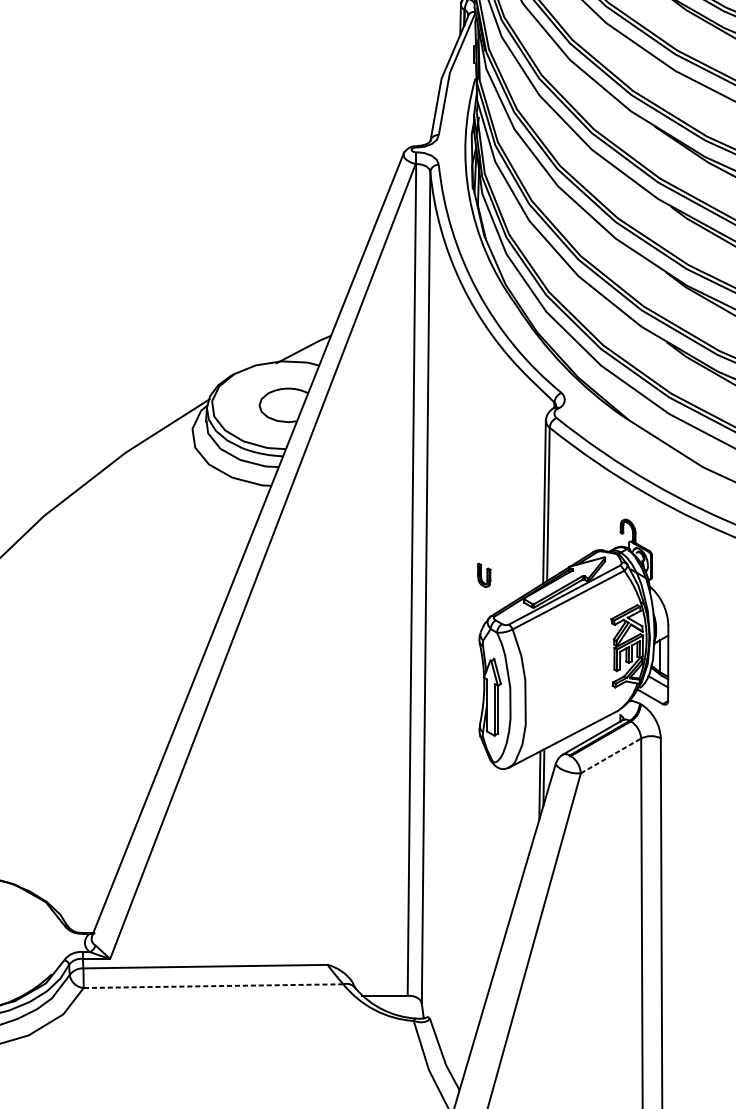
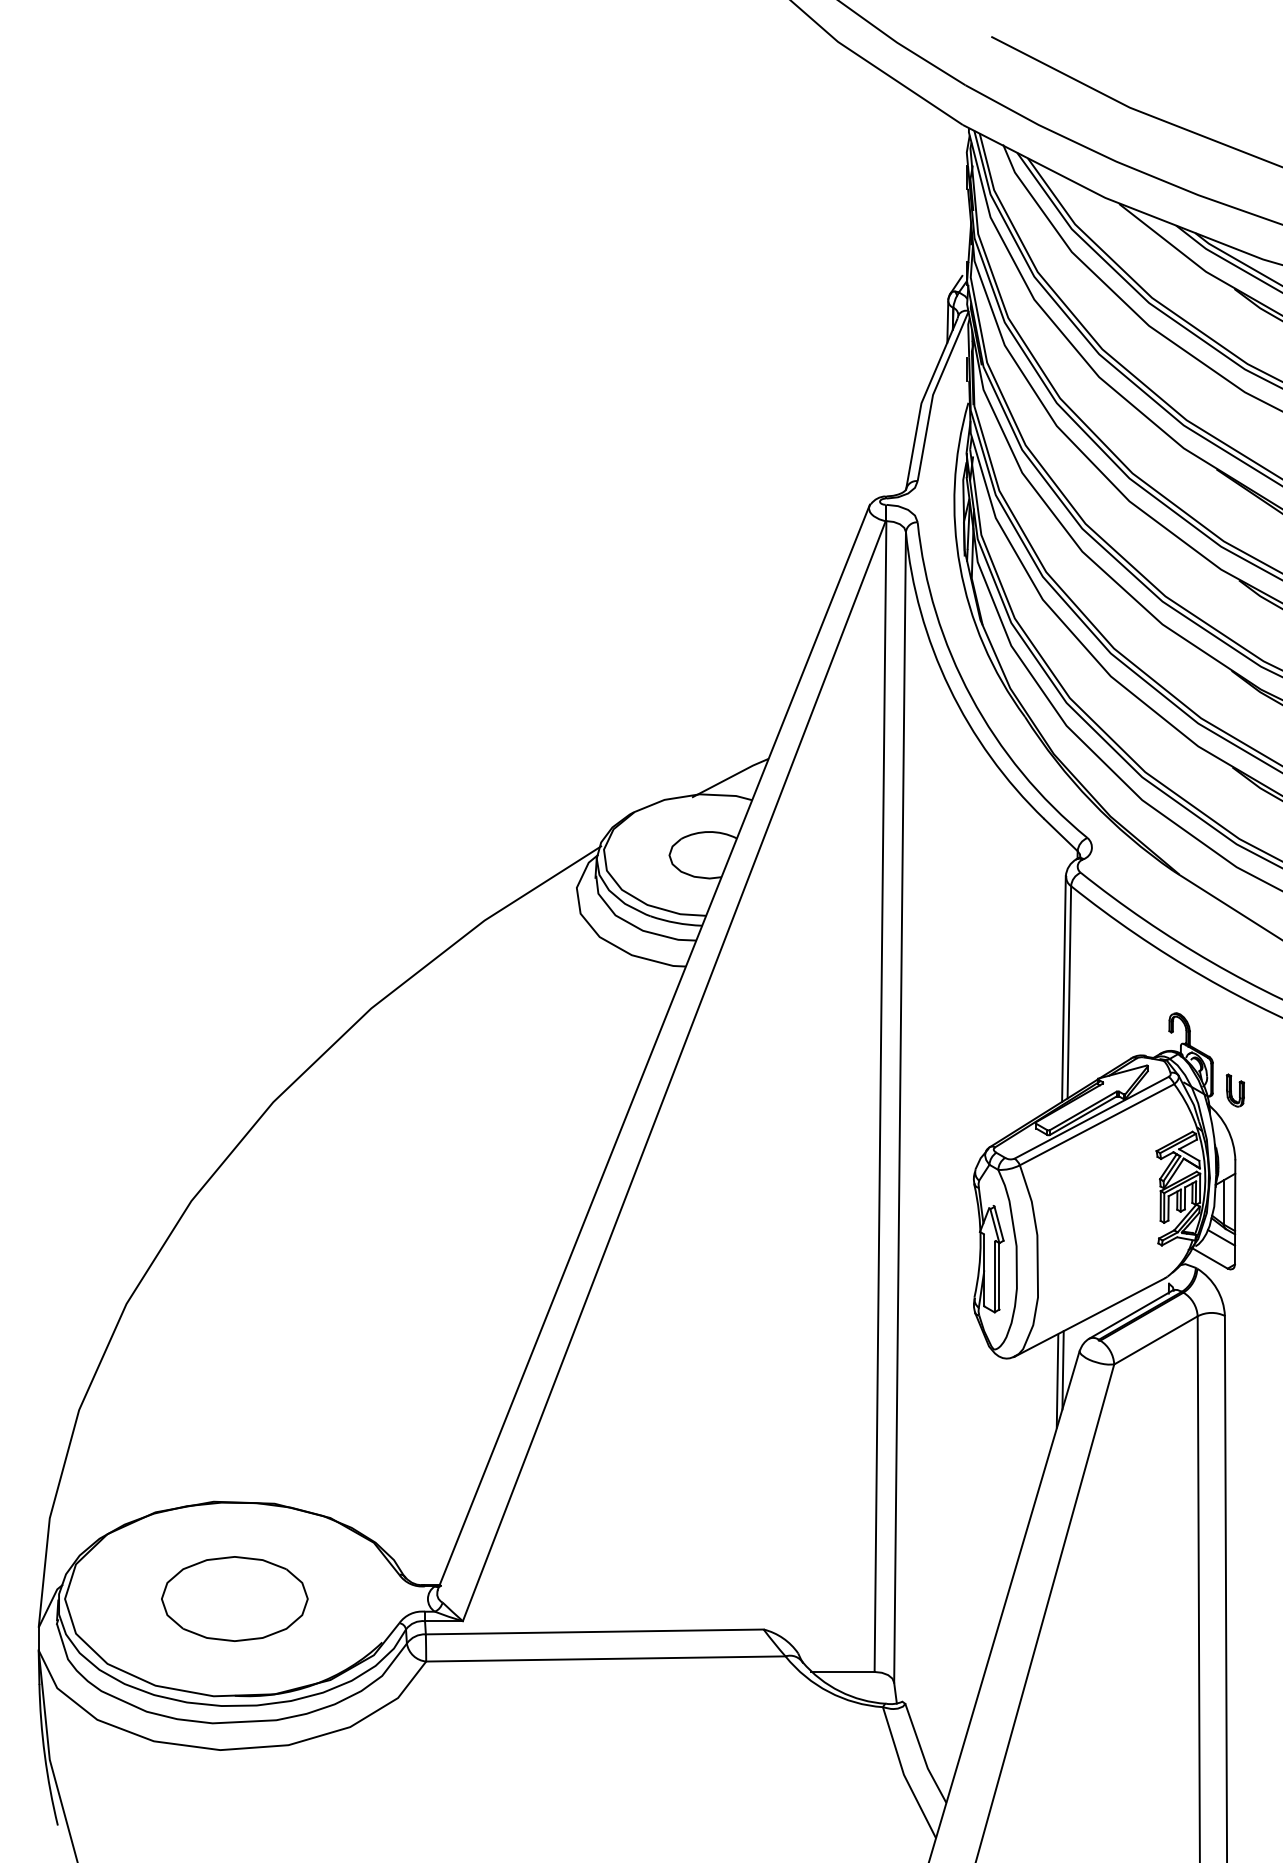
part: (483, 575) -> (1234, 1090), moved
line: (611, 756) -> (1156, 1340), dashed -> solid
line: (213, 985) -> (605, 1658), dashed -> solid

